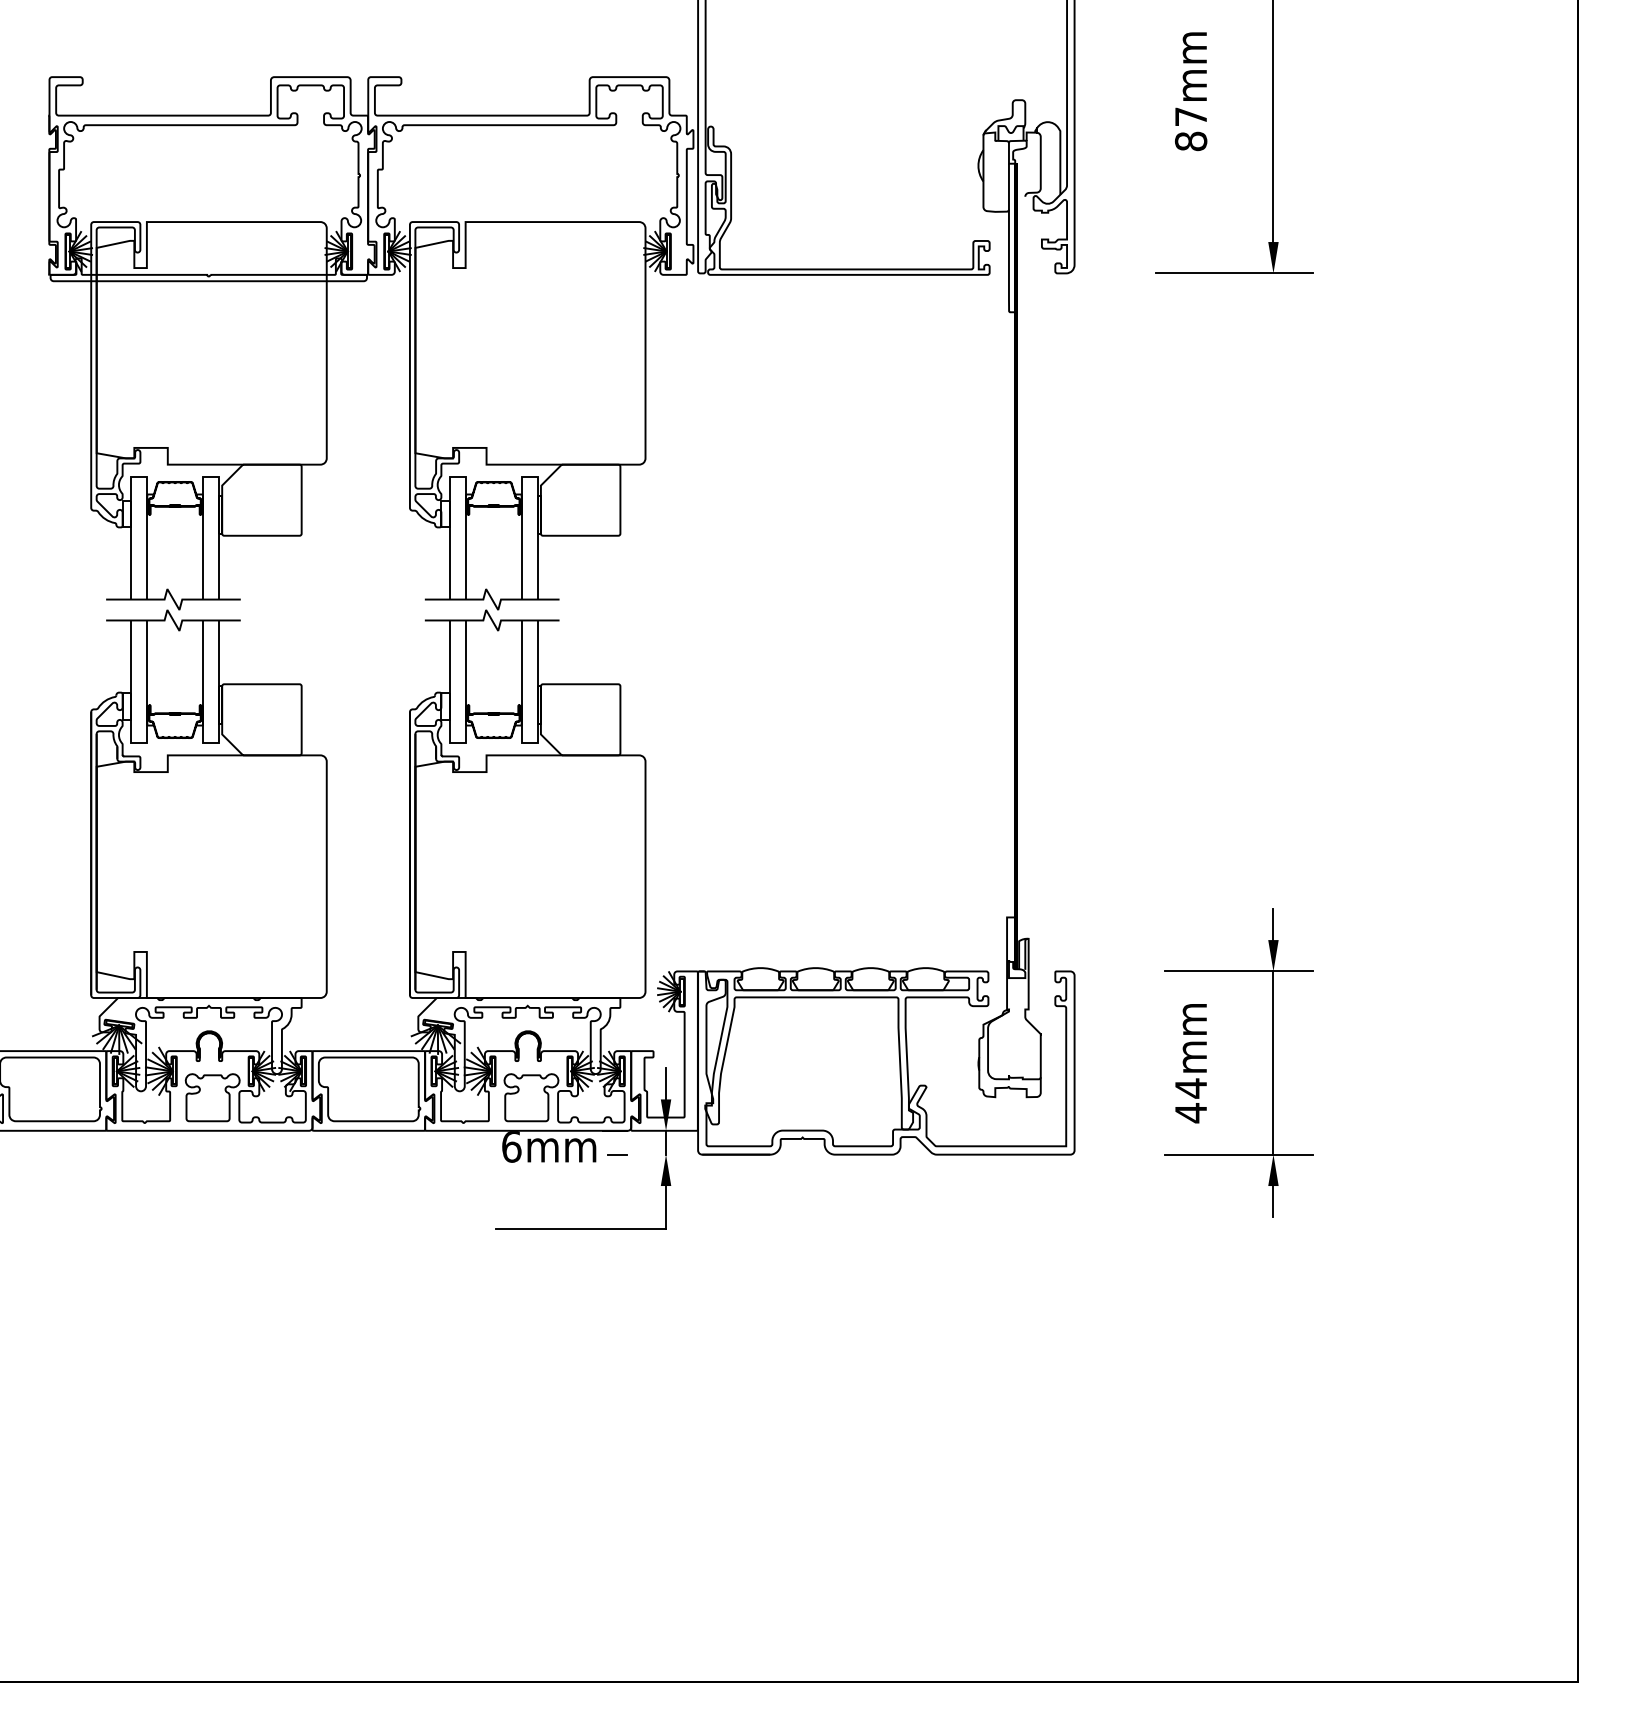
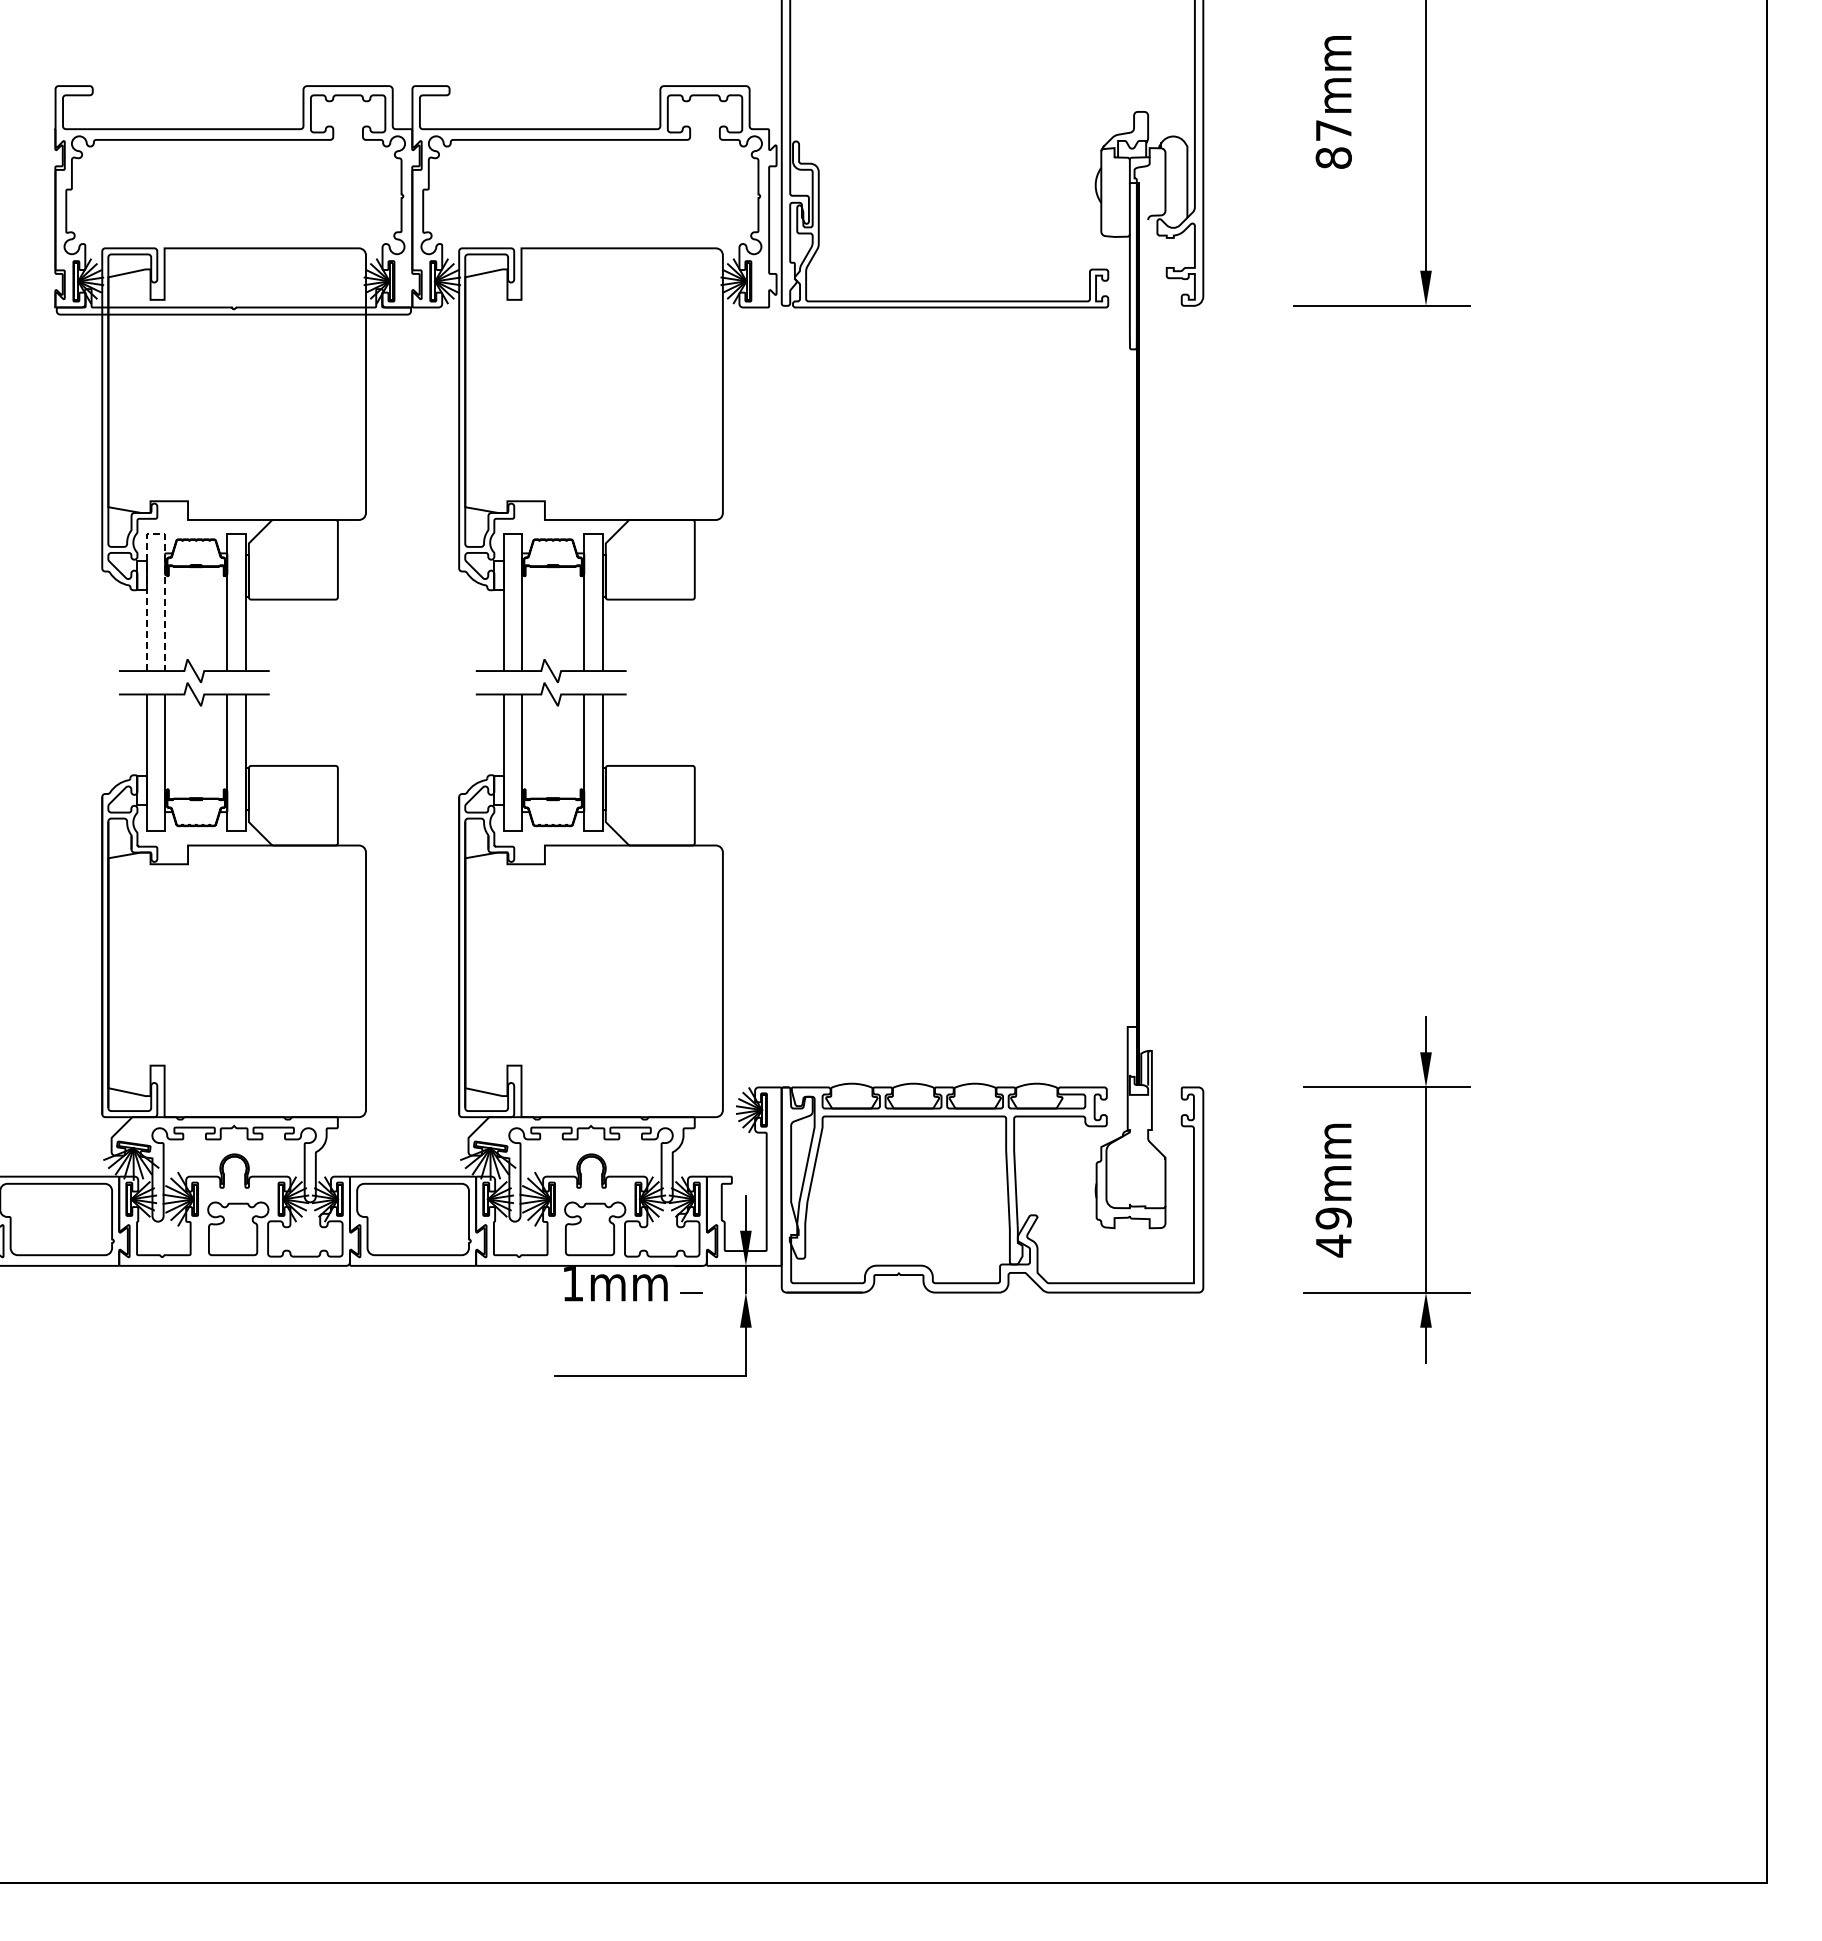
line: (139, 477) -> (156, 534), solid -> dashed
text: (1190, 1088) -> (1333, 1218), 44mm -> 49mm
text: (512, 1146) -> (573, 1283), 6mm -> 1mm

